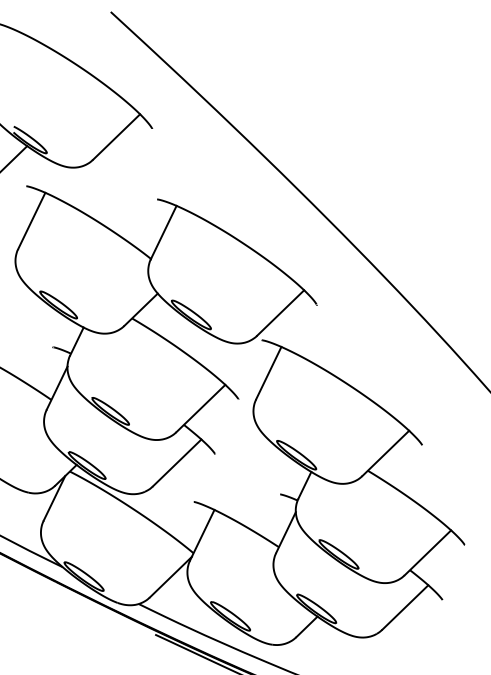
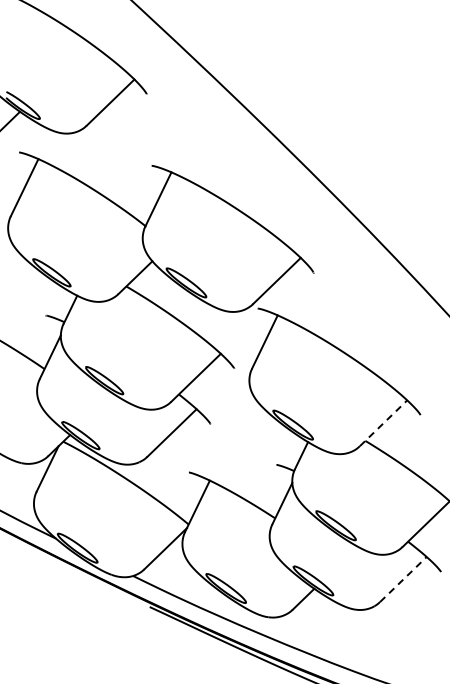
line: (386, 453) -> (384, 423), solid -> dashed
line: (405, 607) -> (403, 579), solid -> dashed

